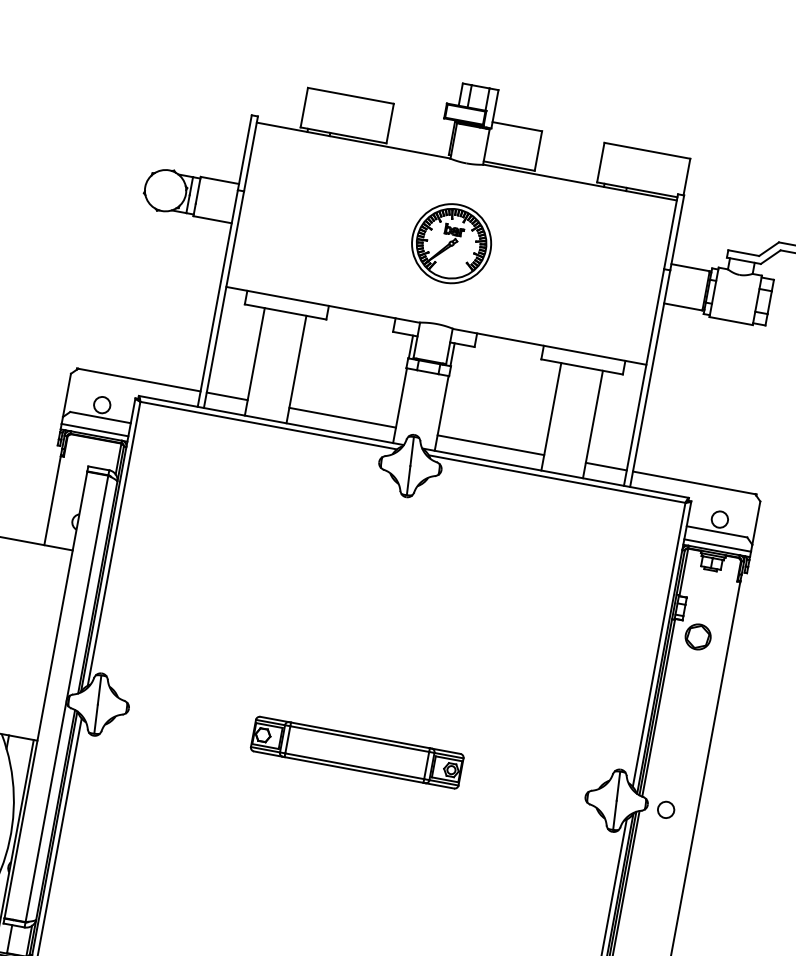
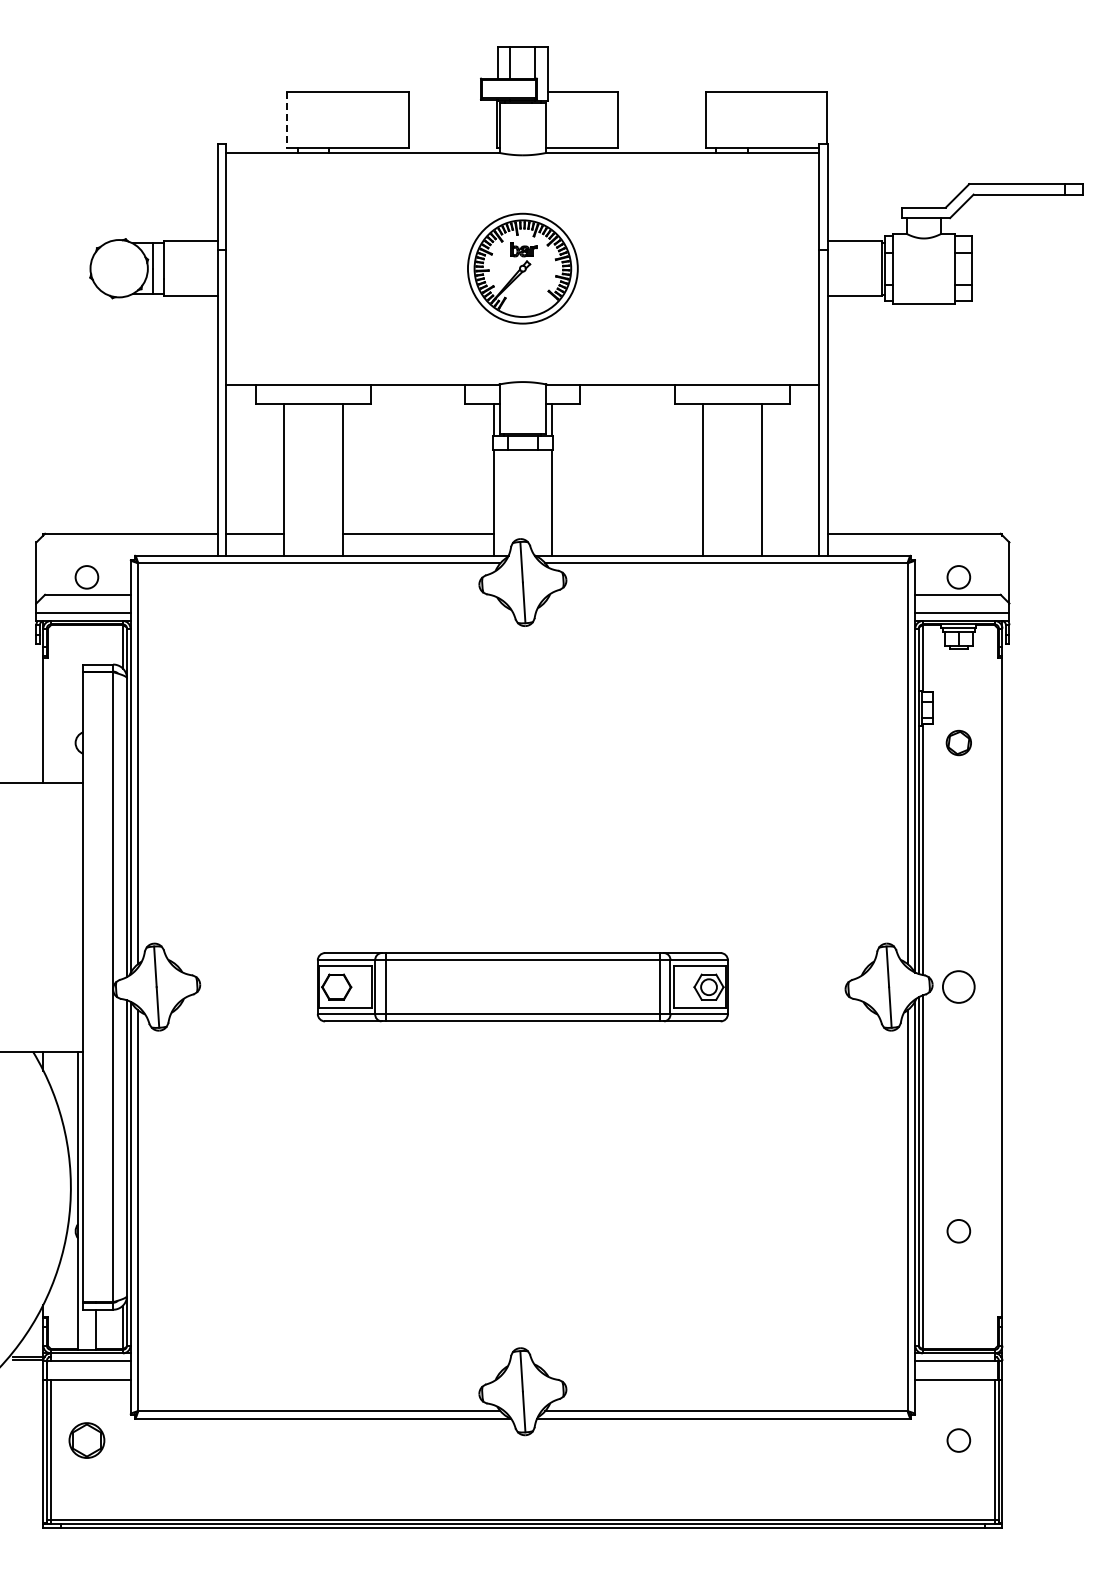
line: (304, 107) -> (287, 120), solid -> dashed
line: (490, 445) -> (627, 533), removed
line: (606, 466) -> (790, 533), removed
part: (697, 636) -> (958, 742), size x0.7
part: (357, 752) -> (522, 986), size x1.4
circle: (665, 810) -> (958, 987), size x1.4

